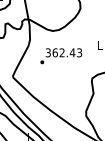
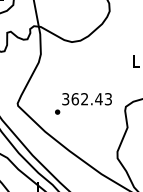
text: (61, 56) -> (83, 104), moved

